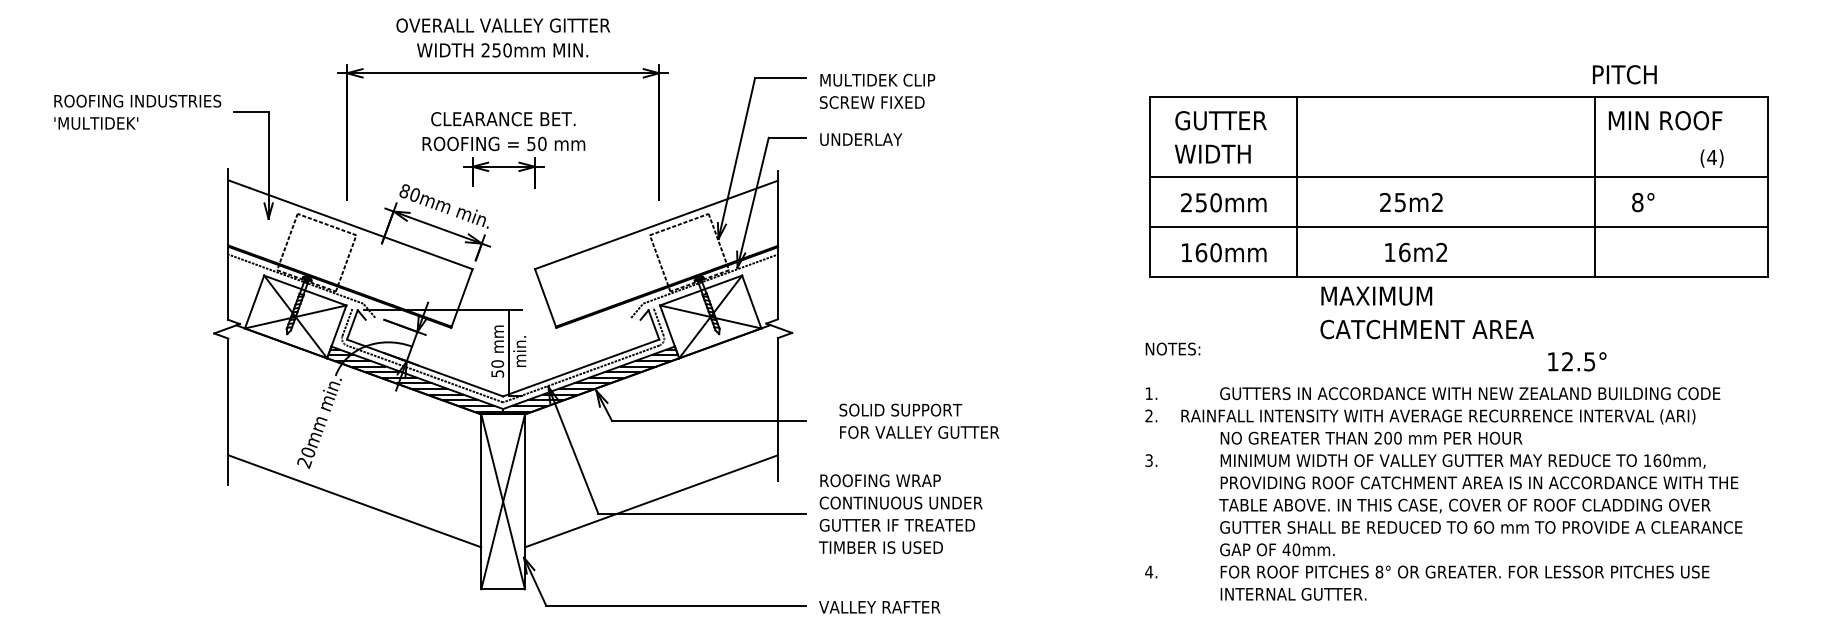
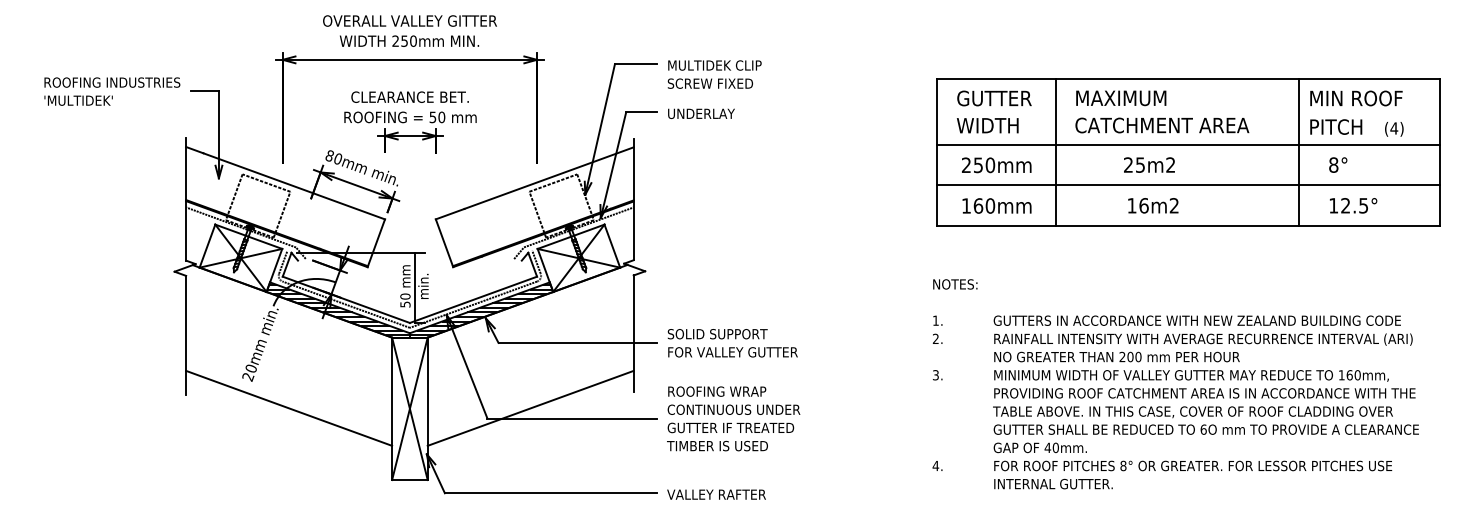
text: (1625, 74) -> (1336, 126), moved
text: (1427, 312) -> (1162, 111), moved
text: (1577, 361) -> (1353, 205), moved
text: (1438, 416) -> (1203, 339), moved
text: (918, 421) -> (732, 343), moved

